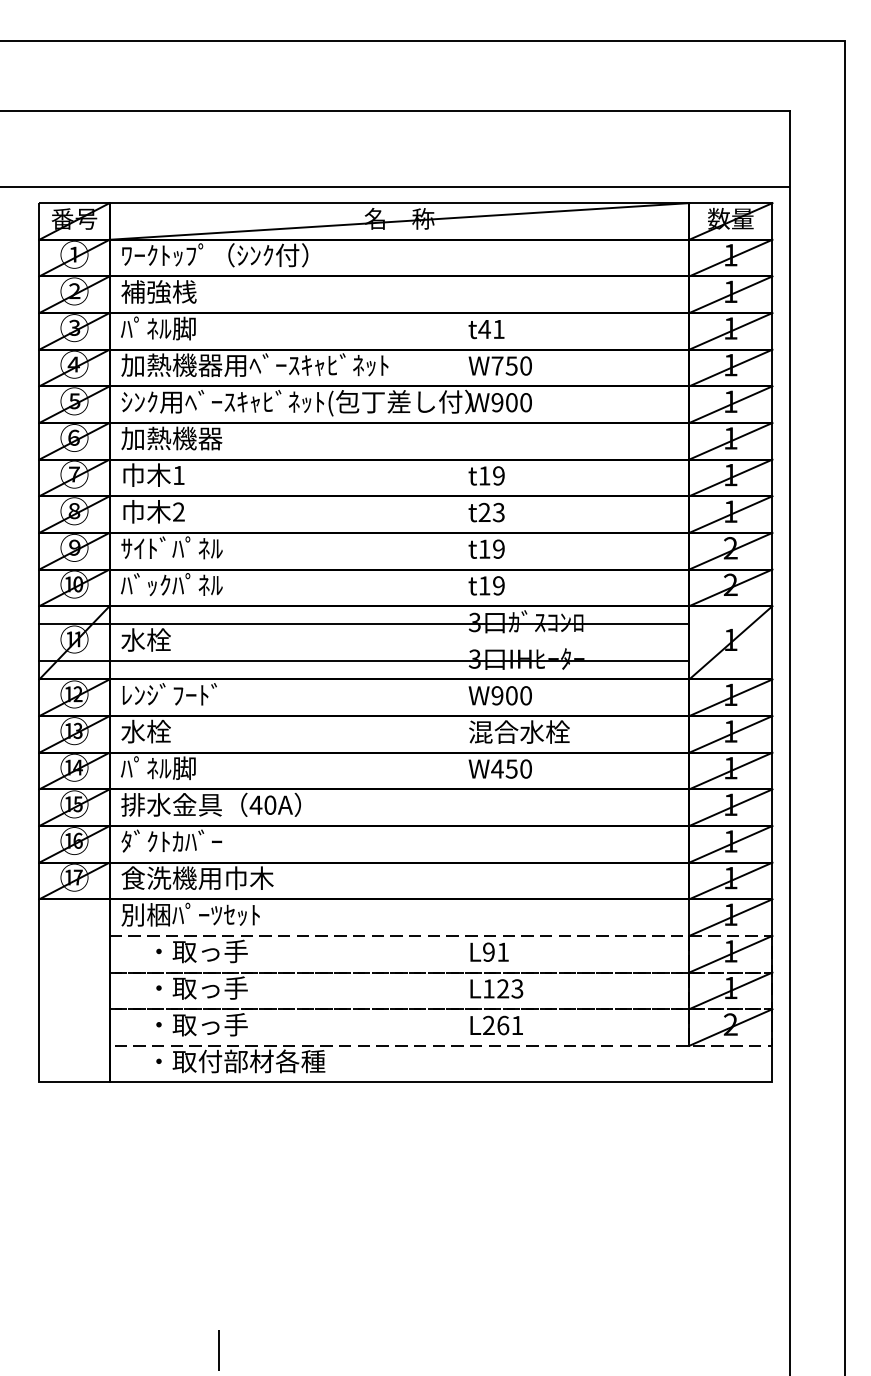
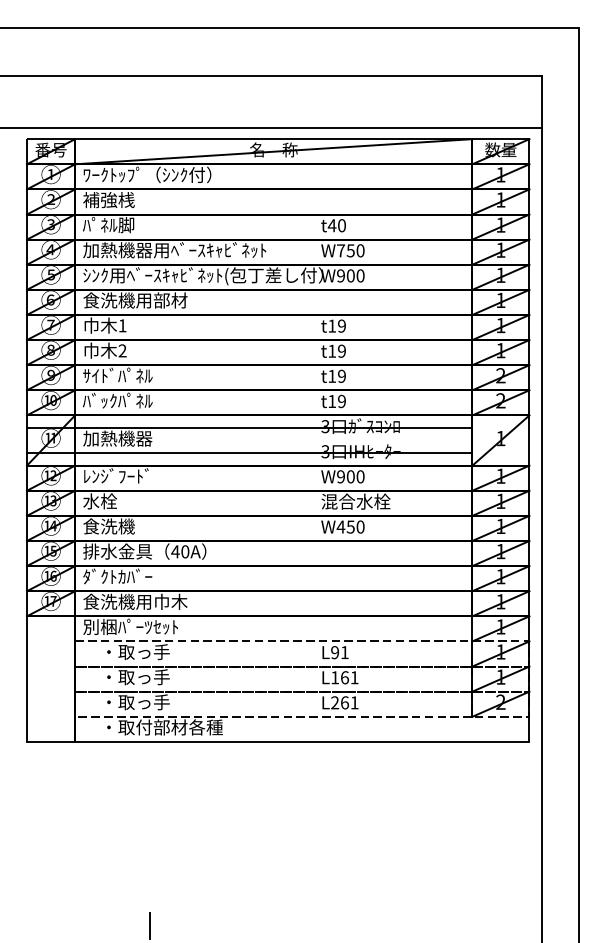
text: (498, 329) -> (341, 225), t41 -> t40
text: (197, 438) -> (135, 300), 加熱機器 -> 食洗機用部材
text: (490, 511) -> (336, 350), t23 -> t19
text: (171, 639) -> (117, 438), 水栓 -> 加熱機器
text: (158, 768) -> (108, 526), ﾊﾟﾈﾙ脚 -> 食洗機
text: (509, 988) -> (349, 677), L123 -> L161

